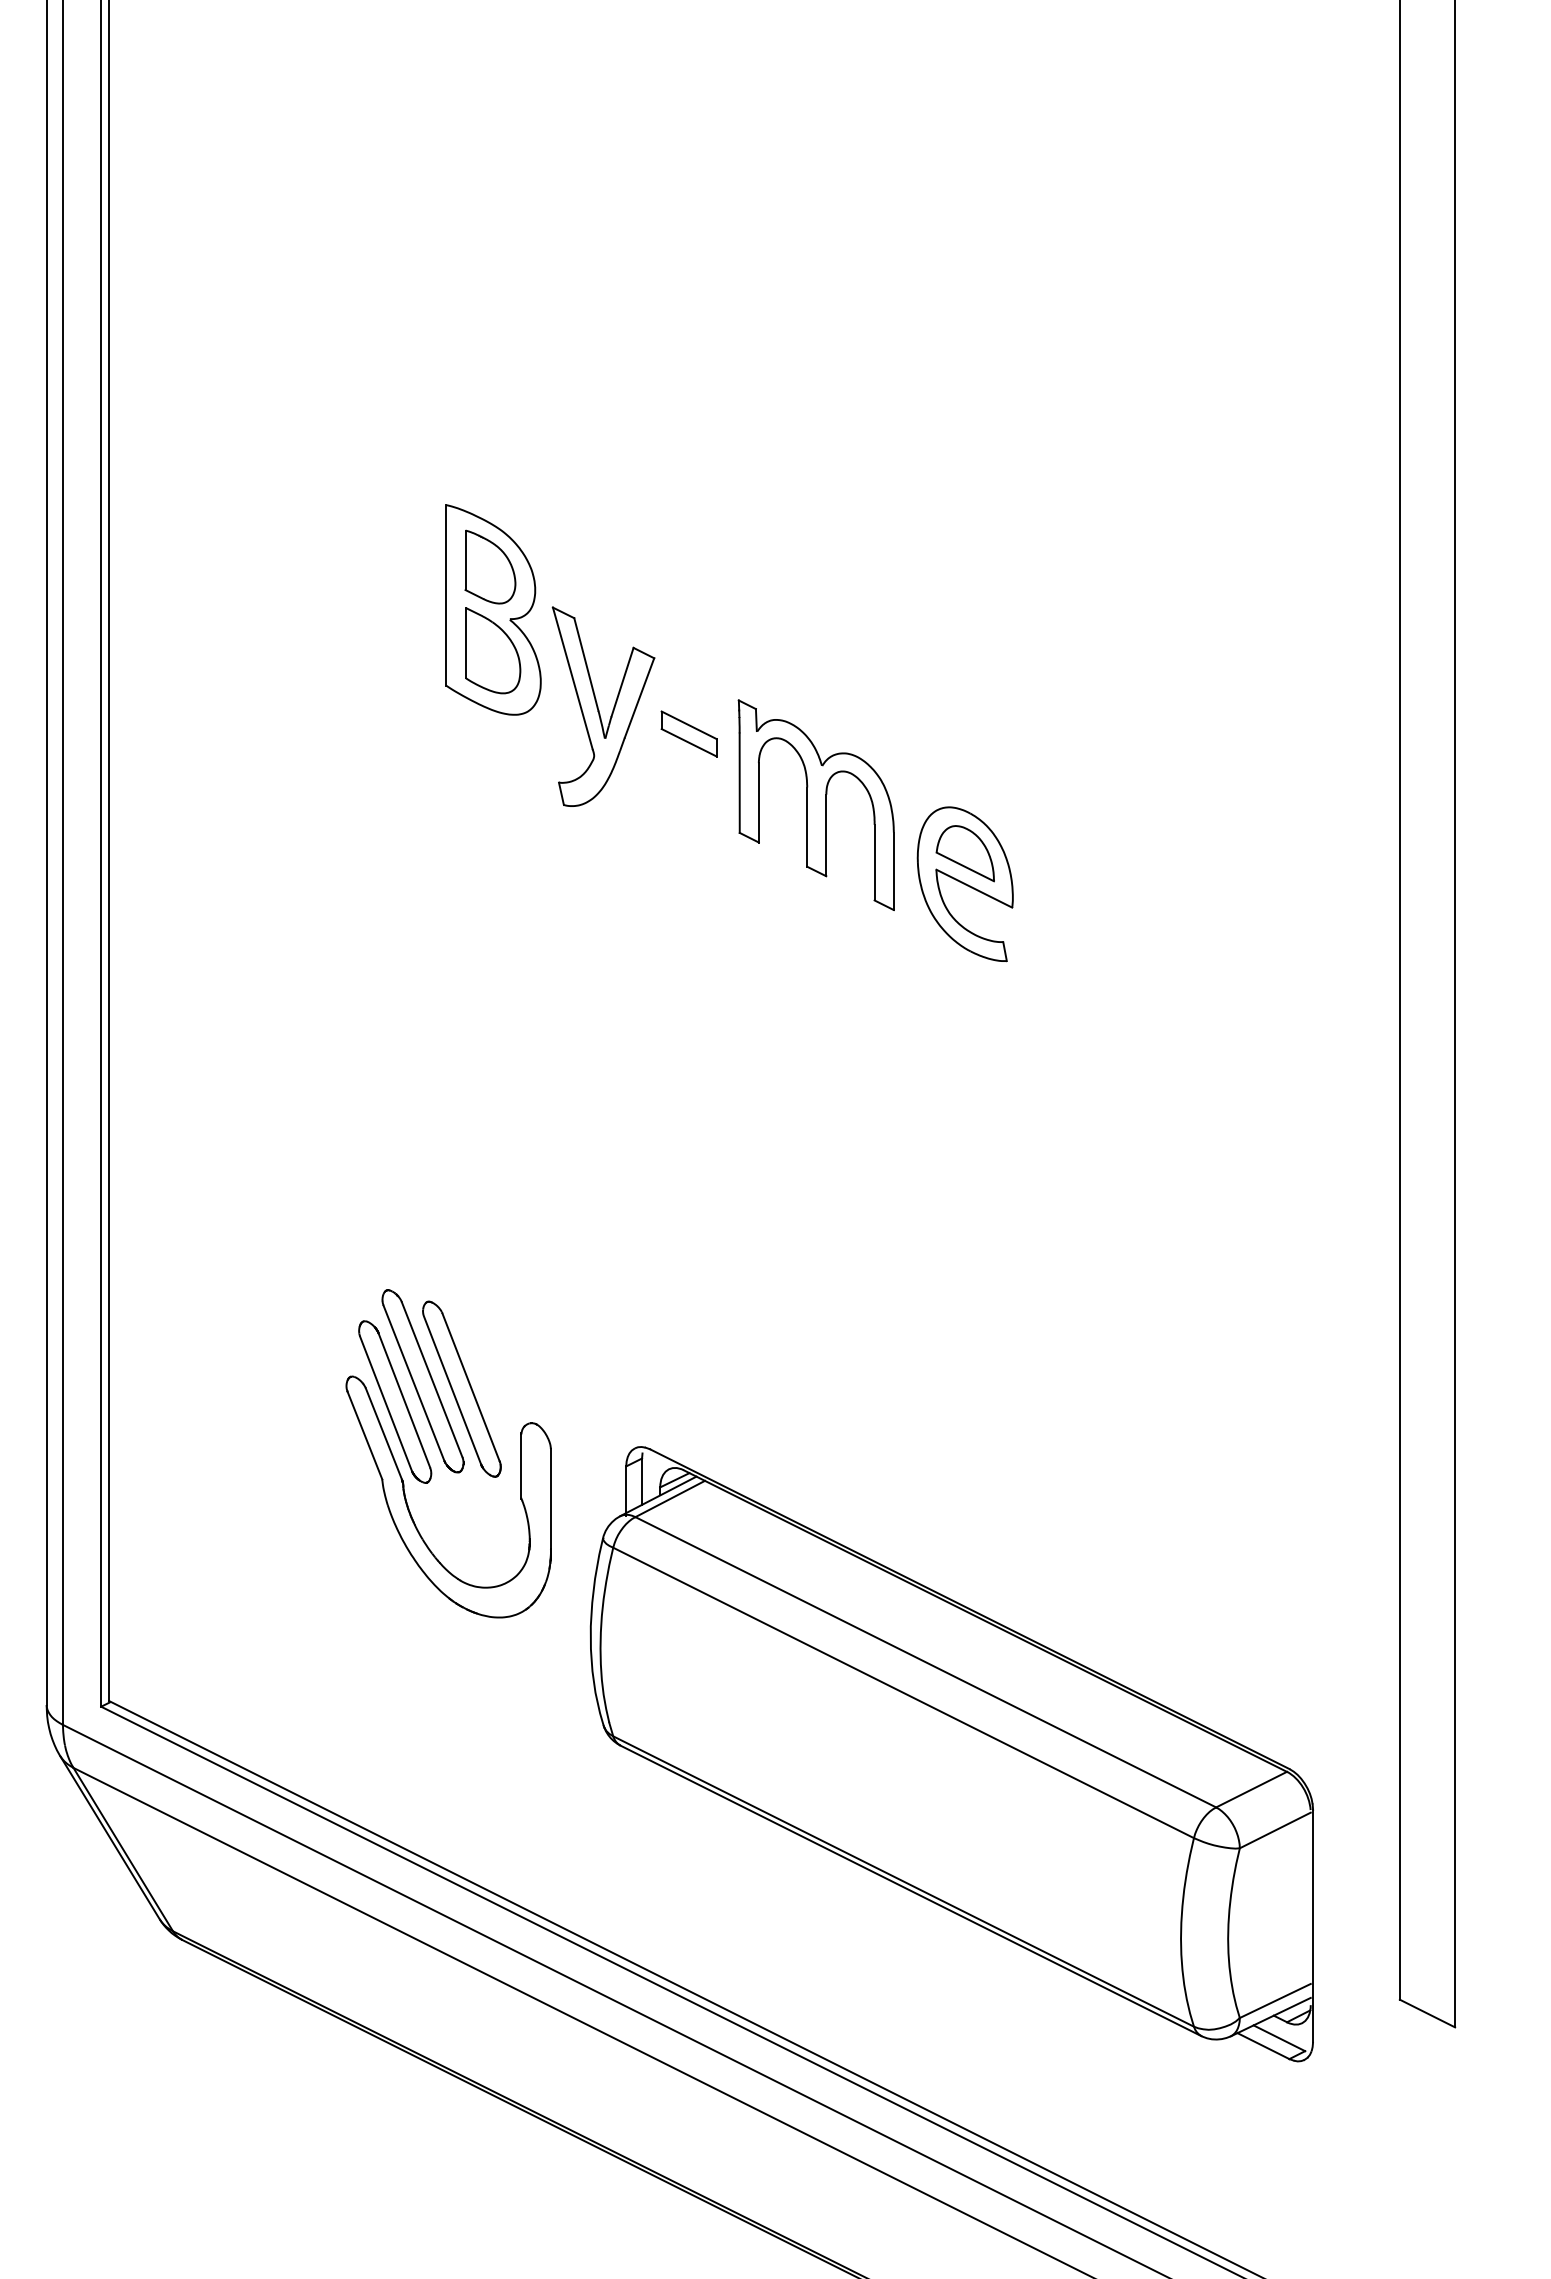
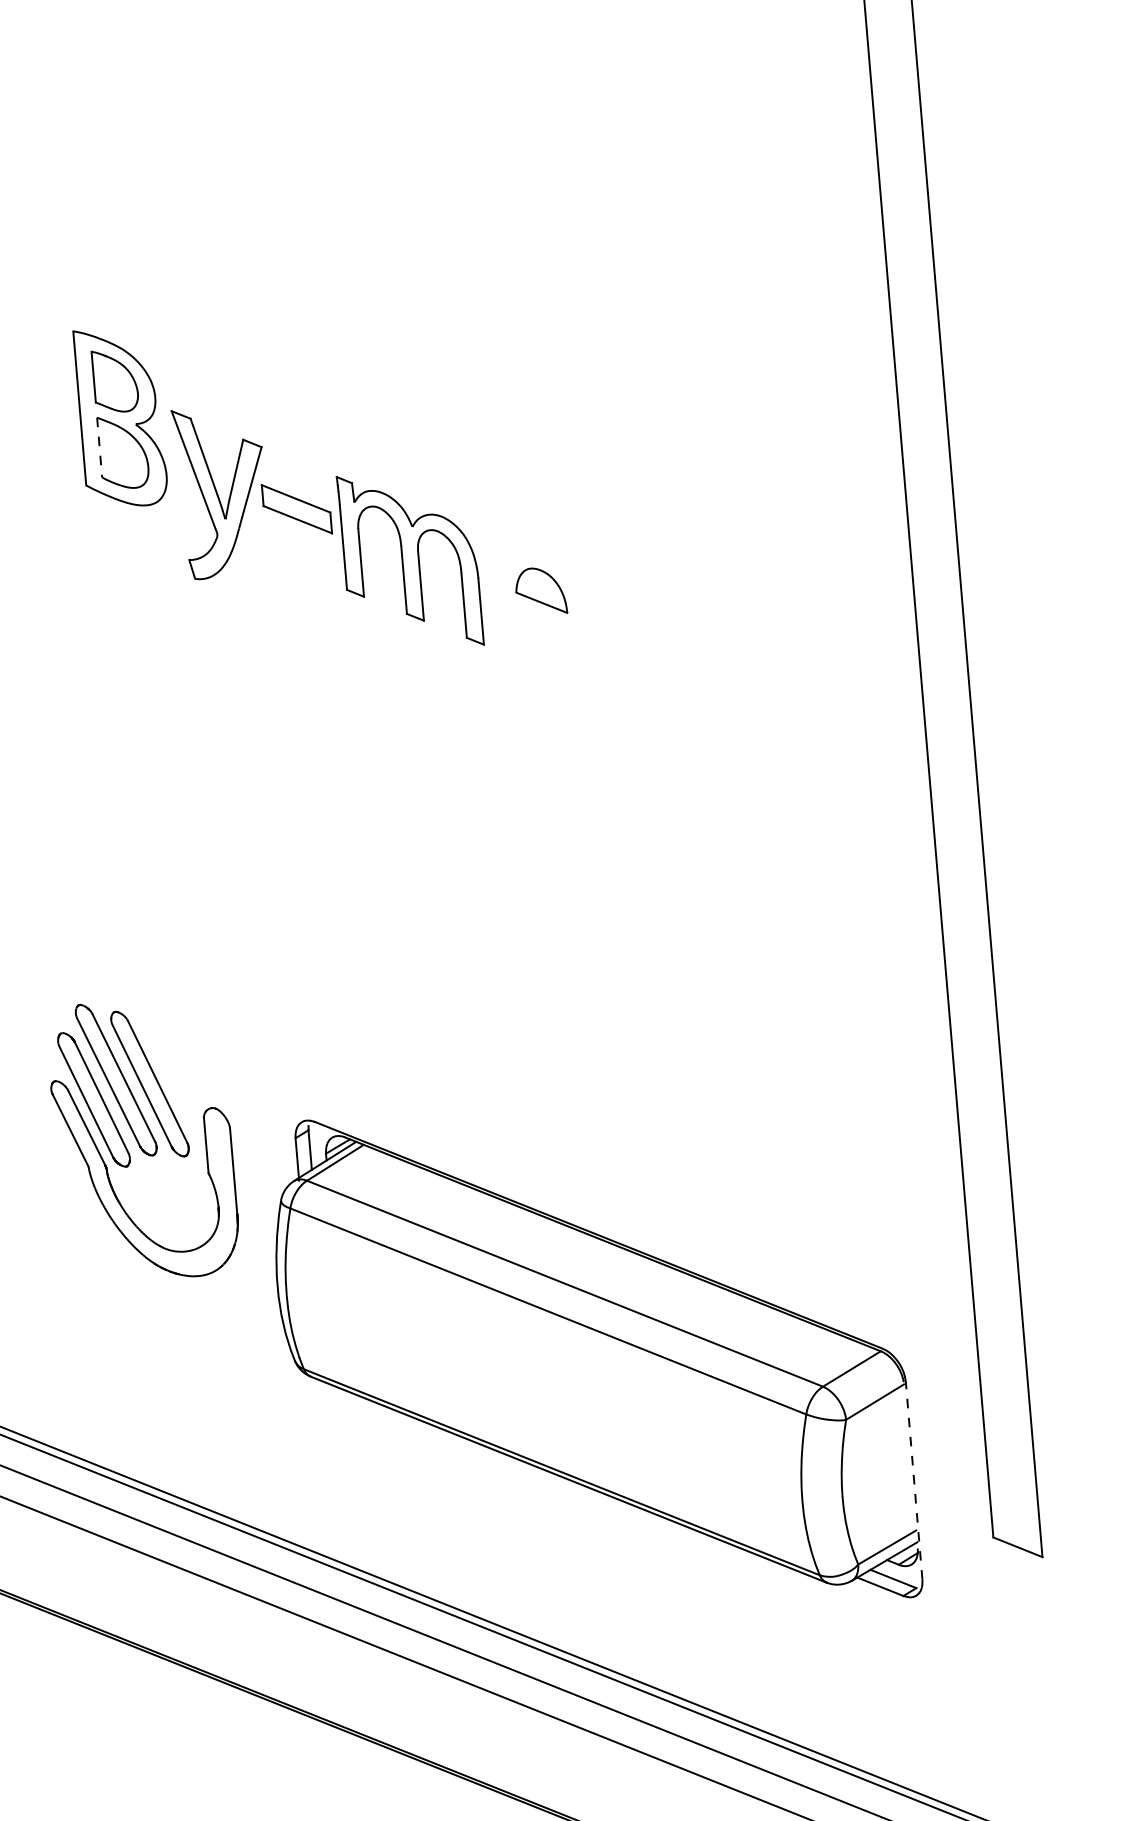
line: (465, 643) -> (99, 448), solid -> dashed
part: (688, 733) -> (296, 508), size x1.4
part: (964, 884) -> (542, 617), removed
line: (1313, 1925) -> (914, 1480), solid -> dashed

